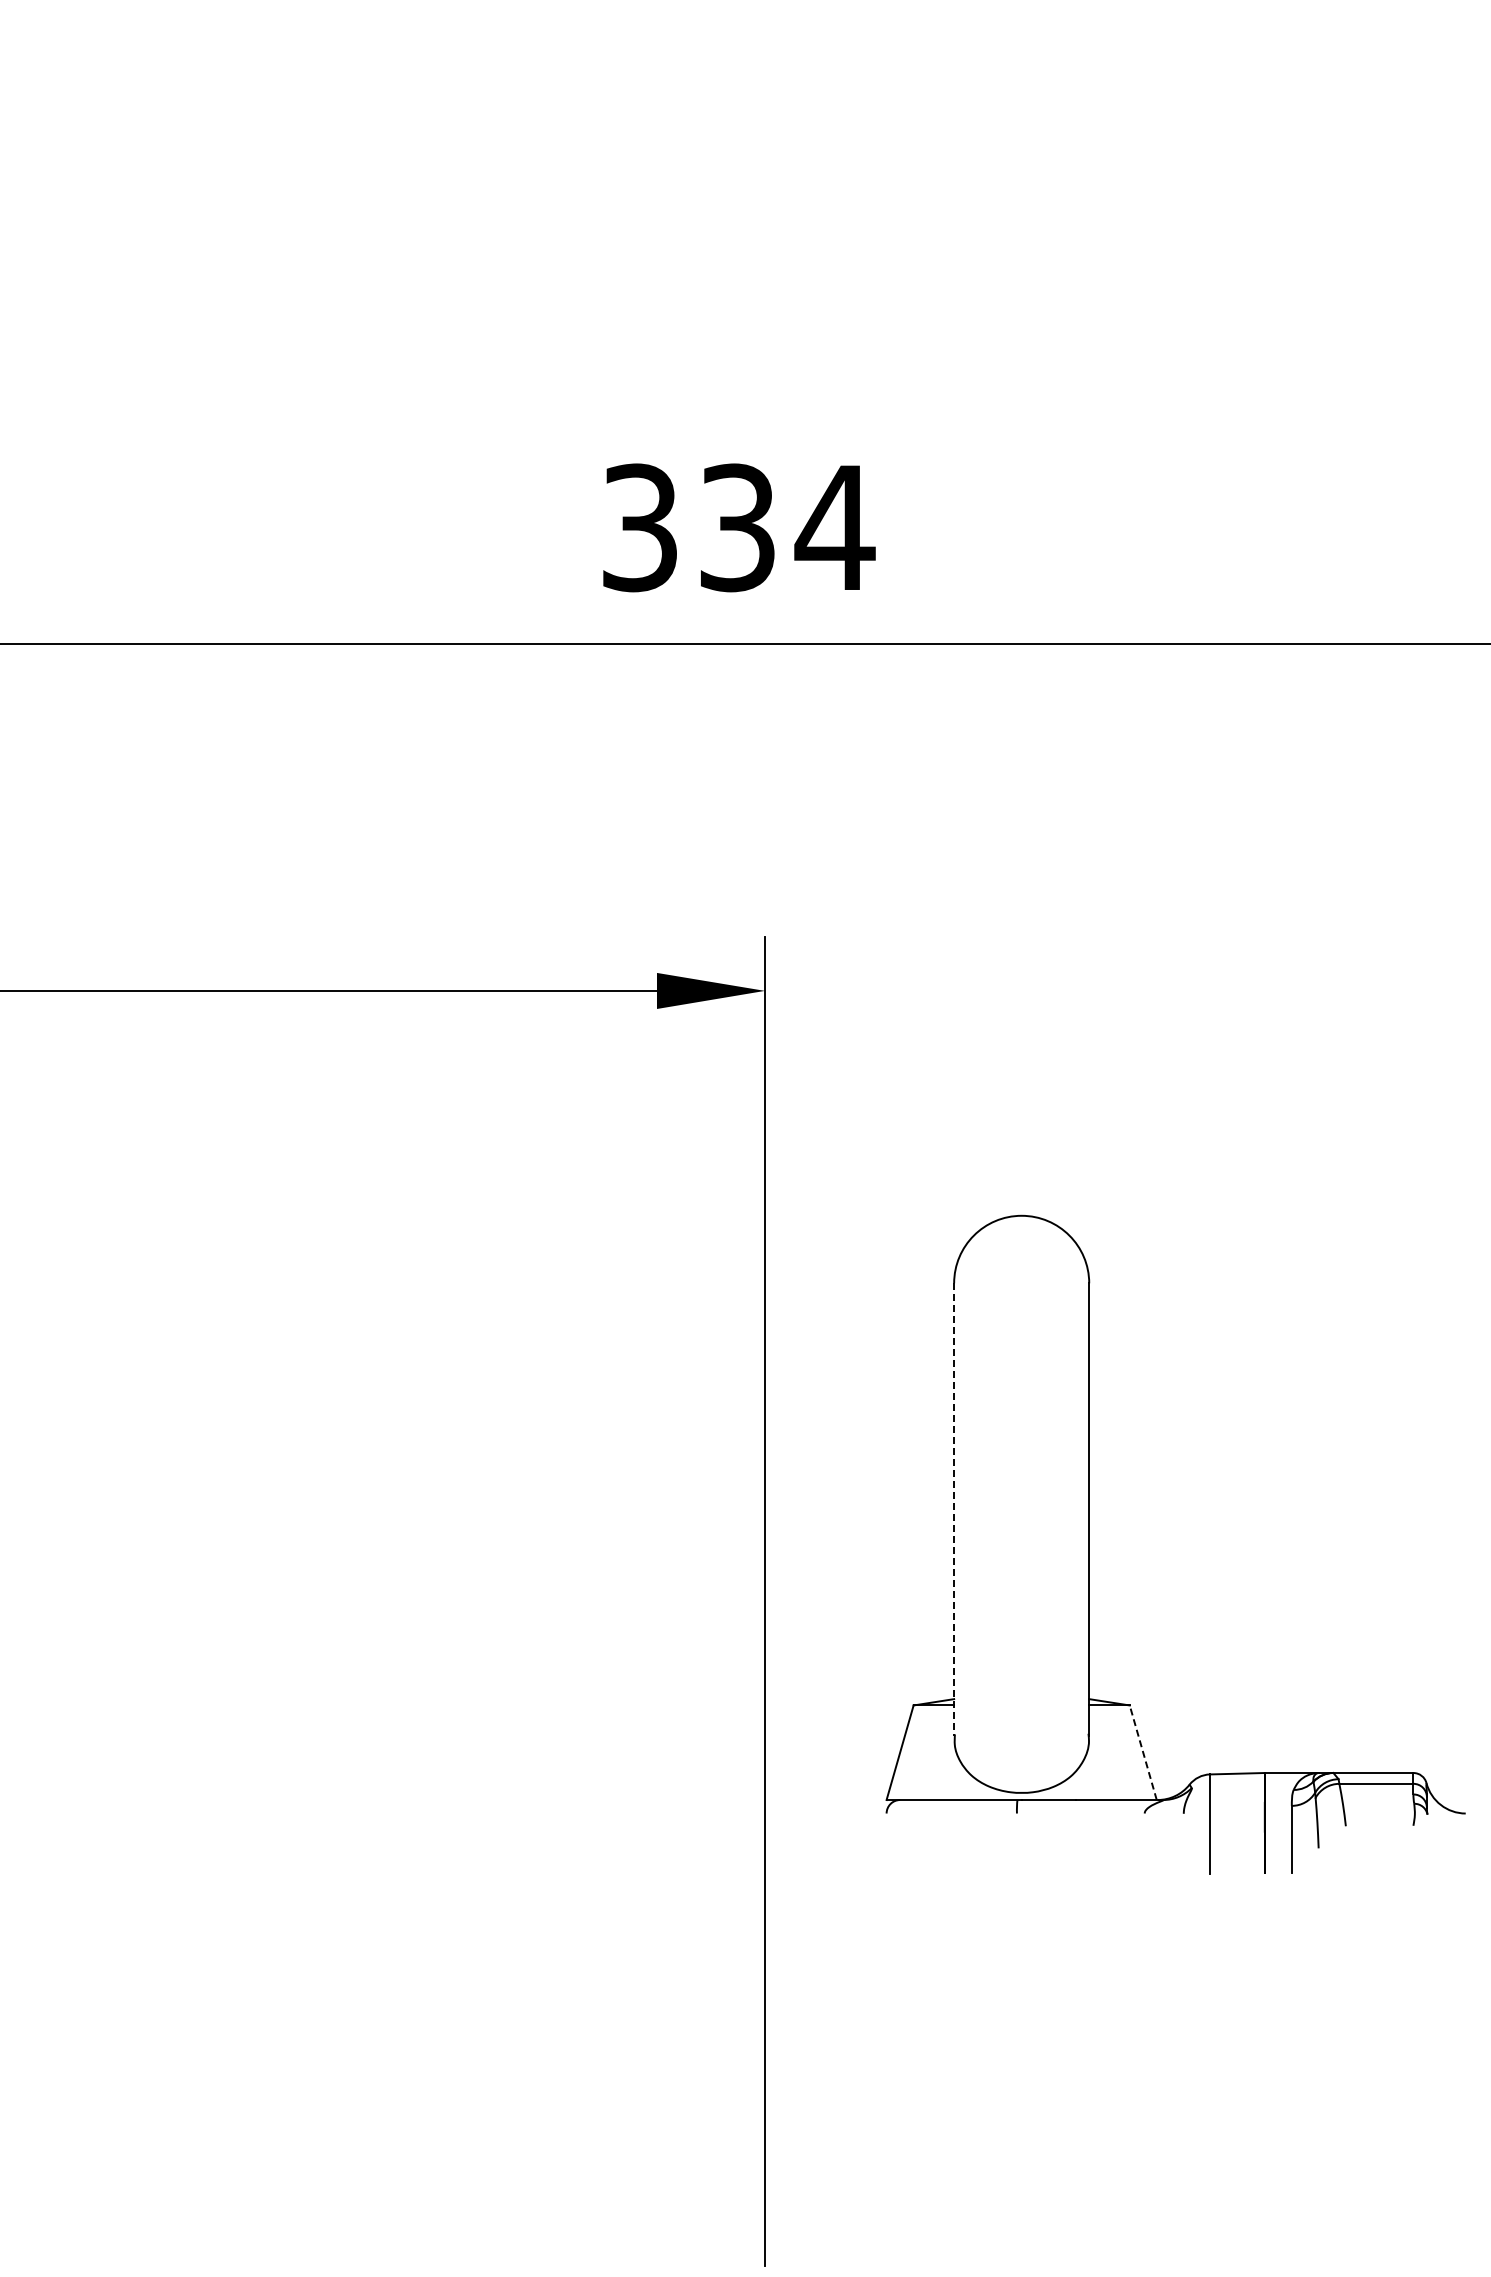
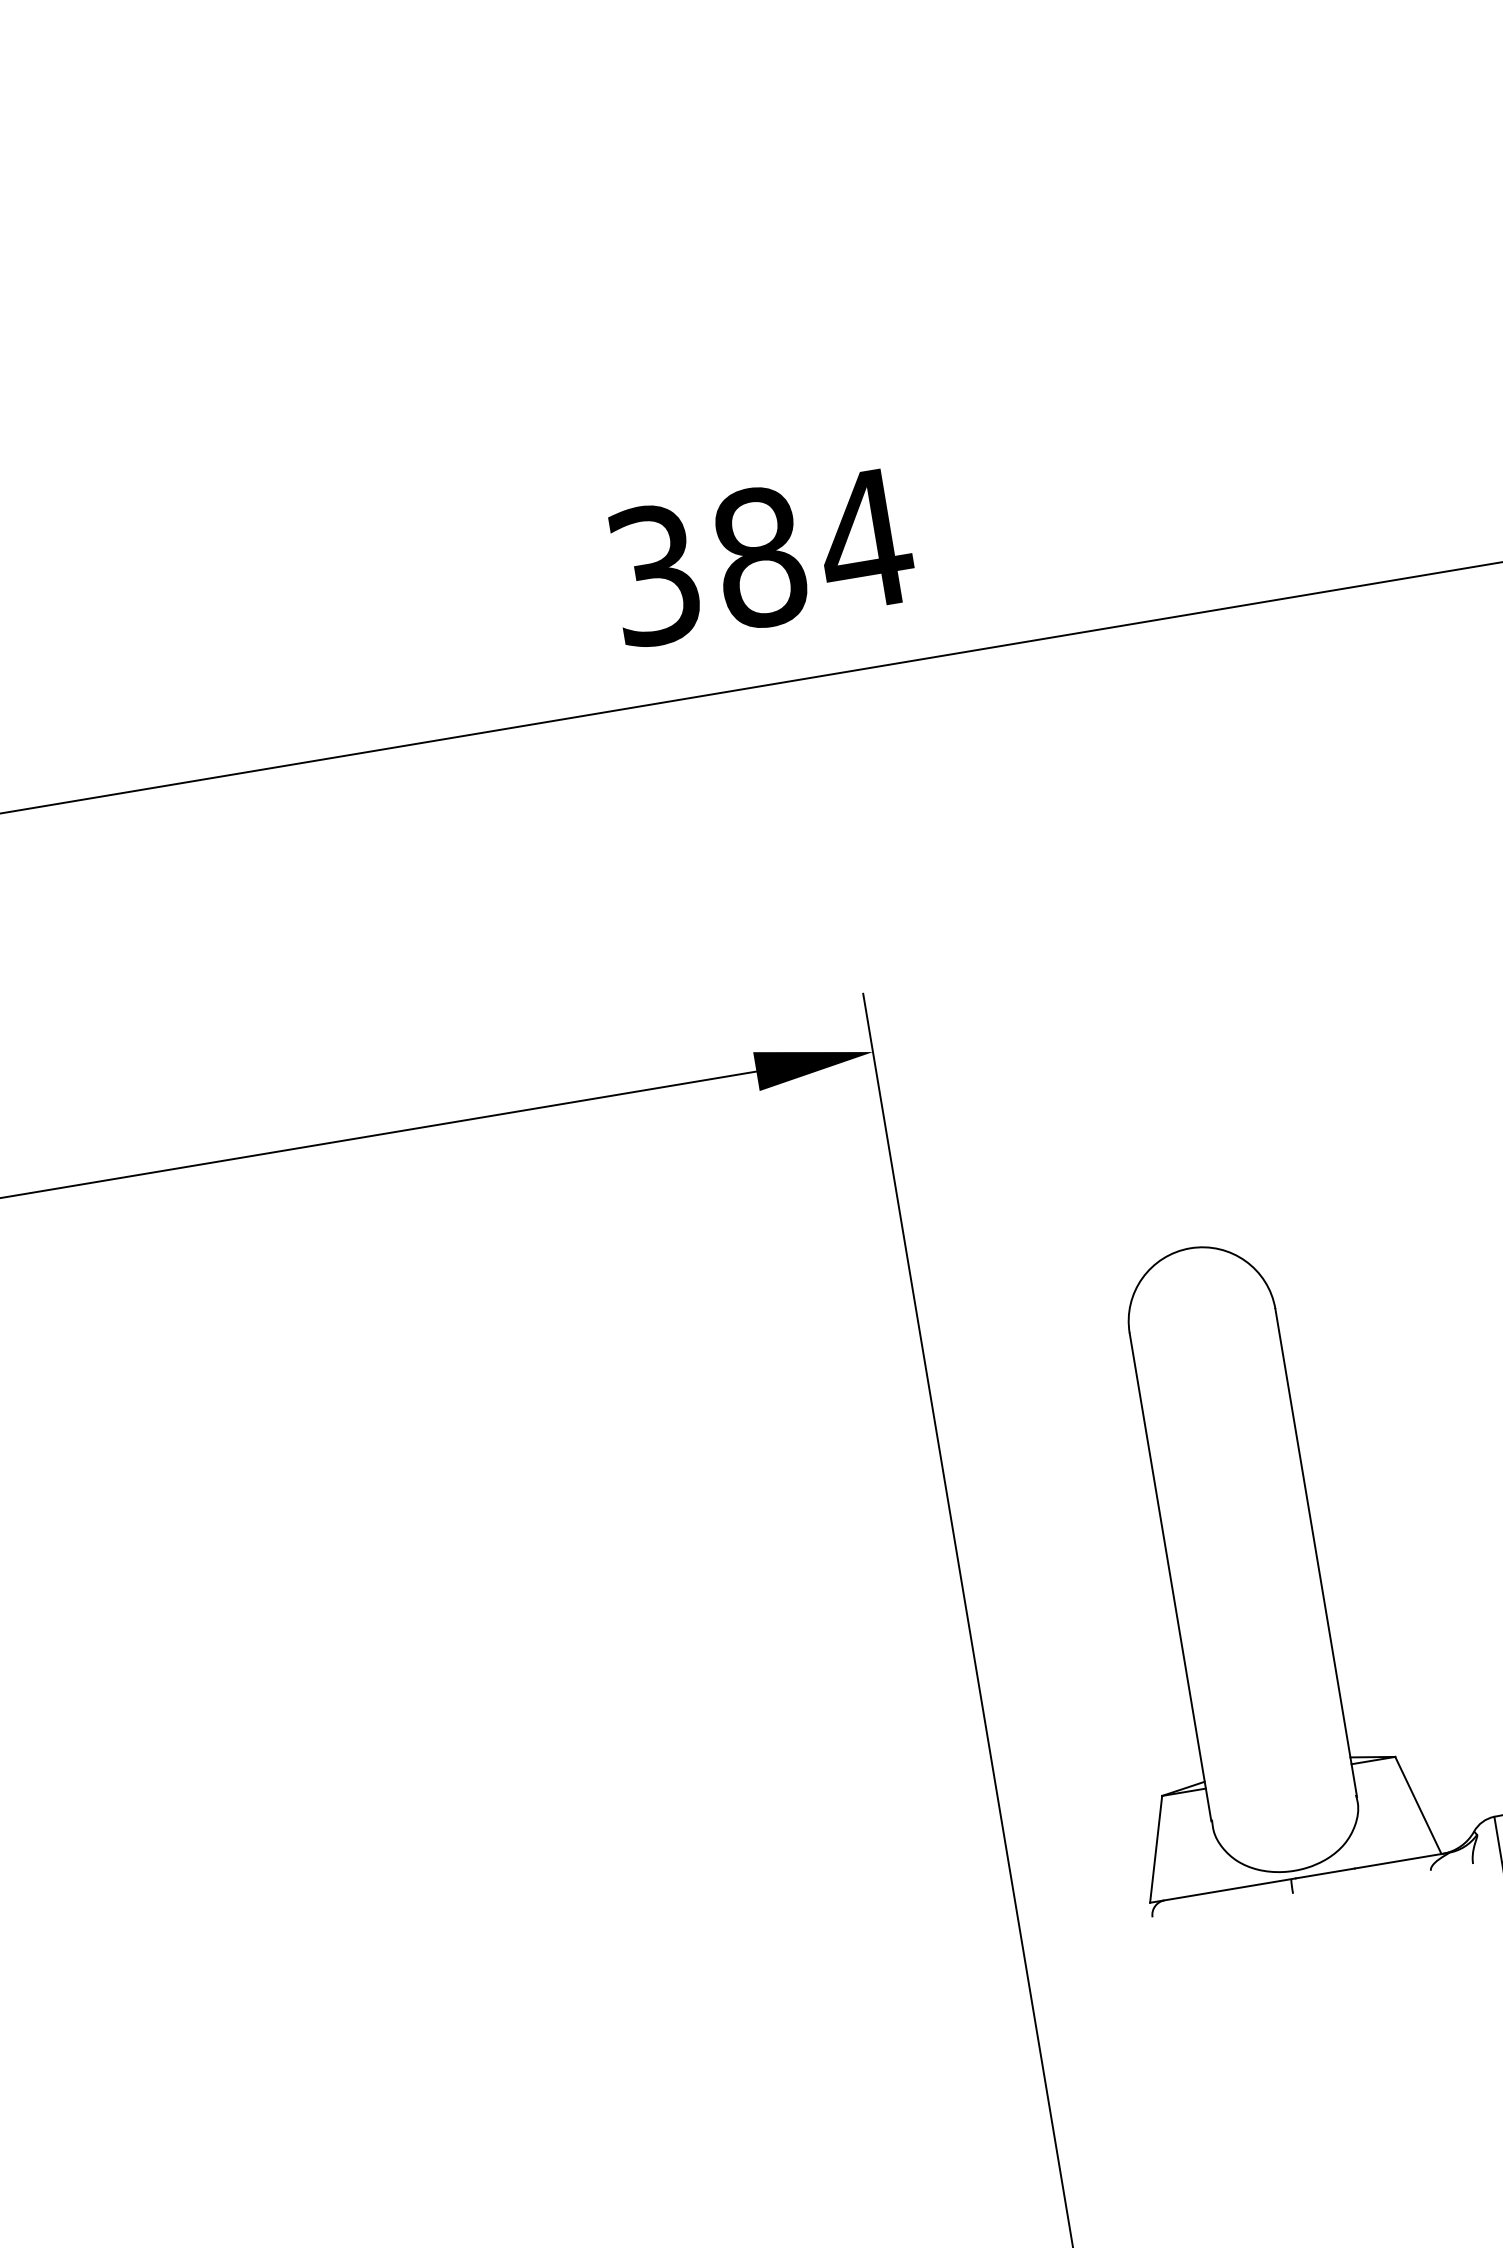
text: (737, 527) -> (759, 557), 334 -> 384
line: (954, 1510) -> (1171, 1578), dashed -> solid
line: (1143, 1752) -> (1418, 1805), dashed -> solid

